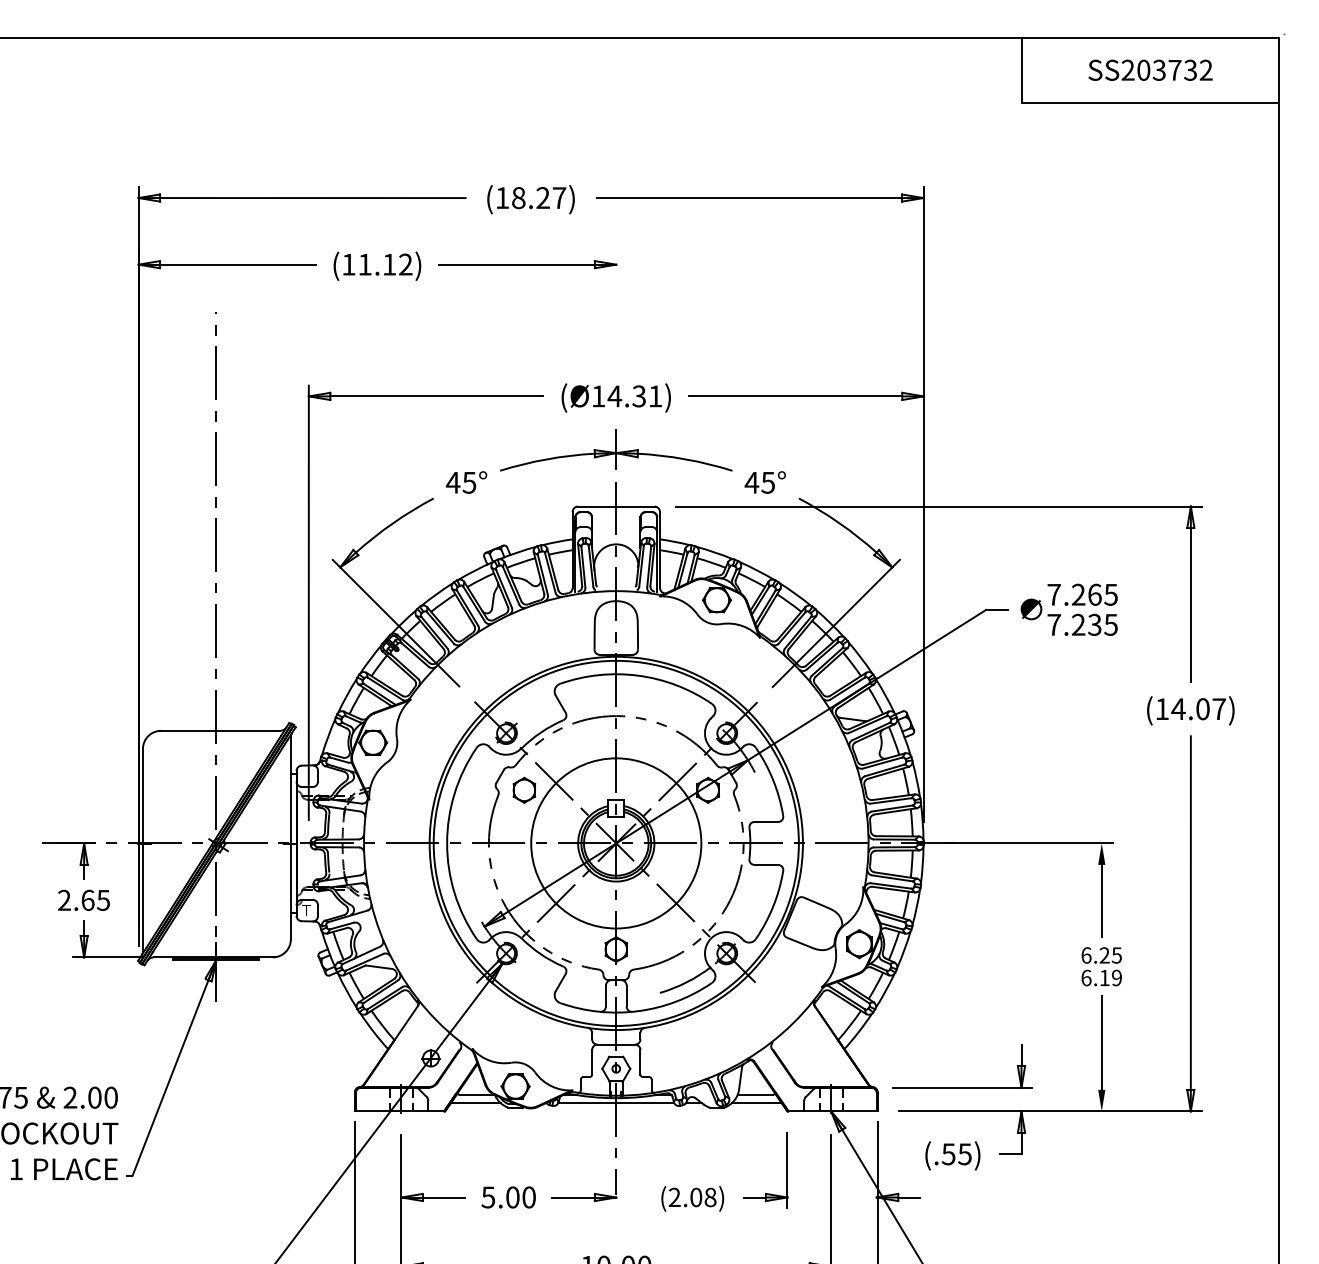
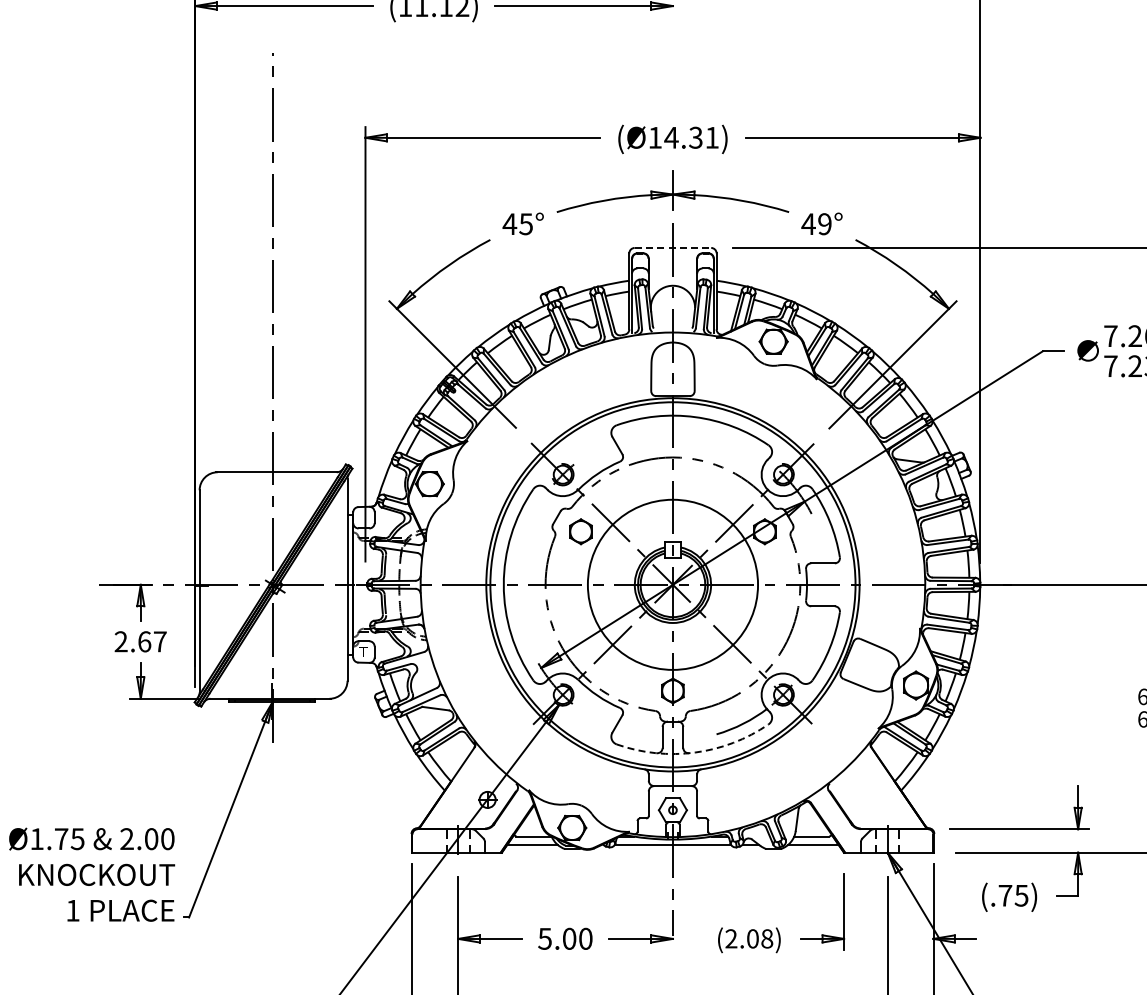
text: (767, 482) -> (824, 223), 45° -> 49°
line: (616, 506) -> (673, 247), solid -> dashed
text: (103, 900) -> (160, 641), 2.65 -> 2.67
arc: (638, 1011) -> (695, 752), solid -> dashed
text: (948, 1154) -> (1005, 895), (.55) -> (.75)

